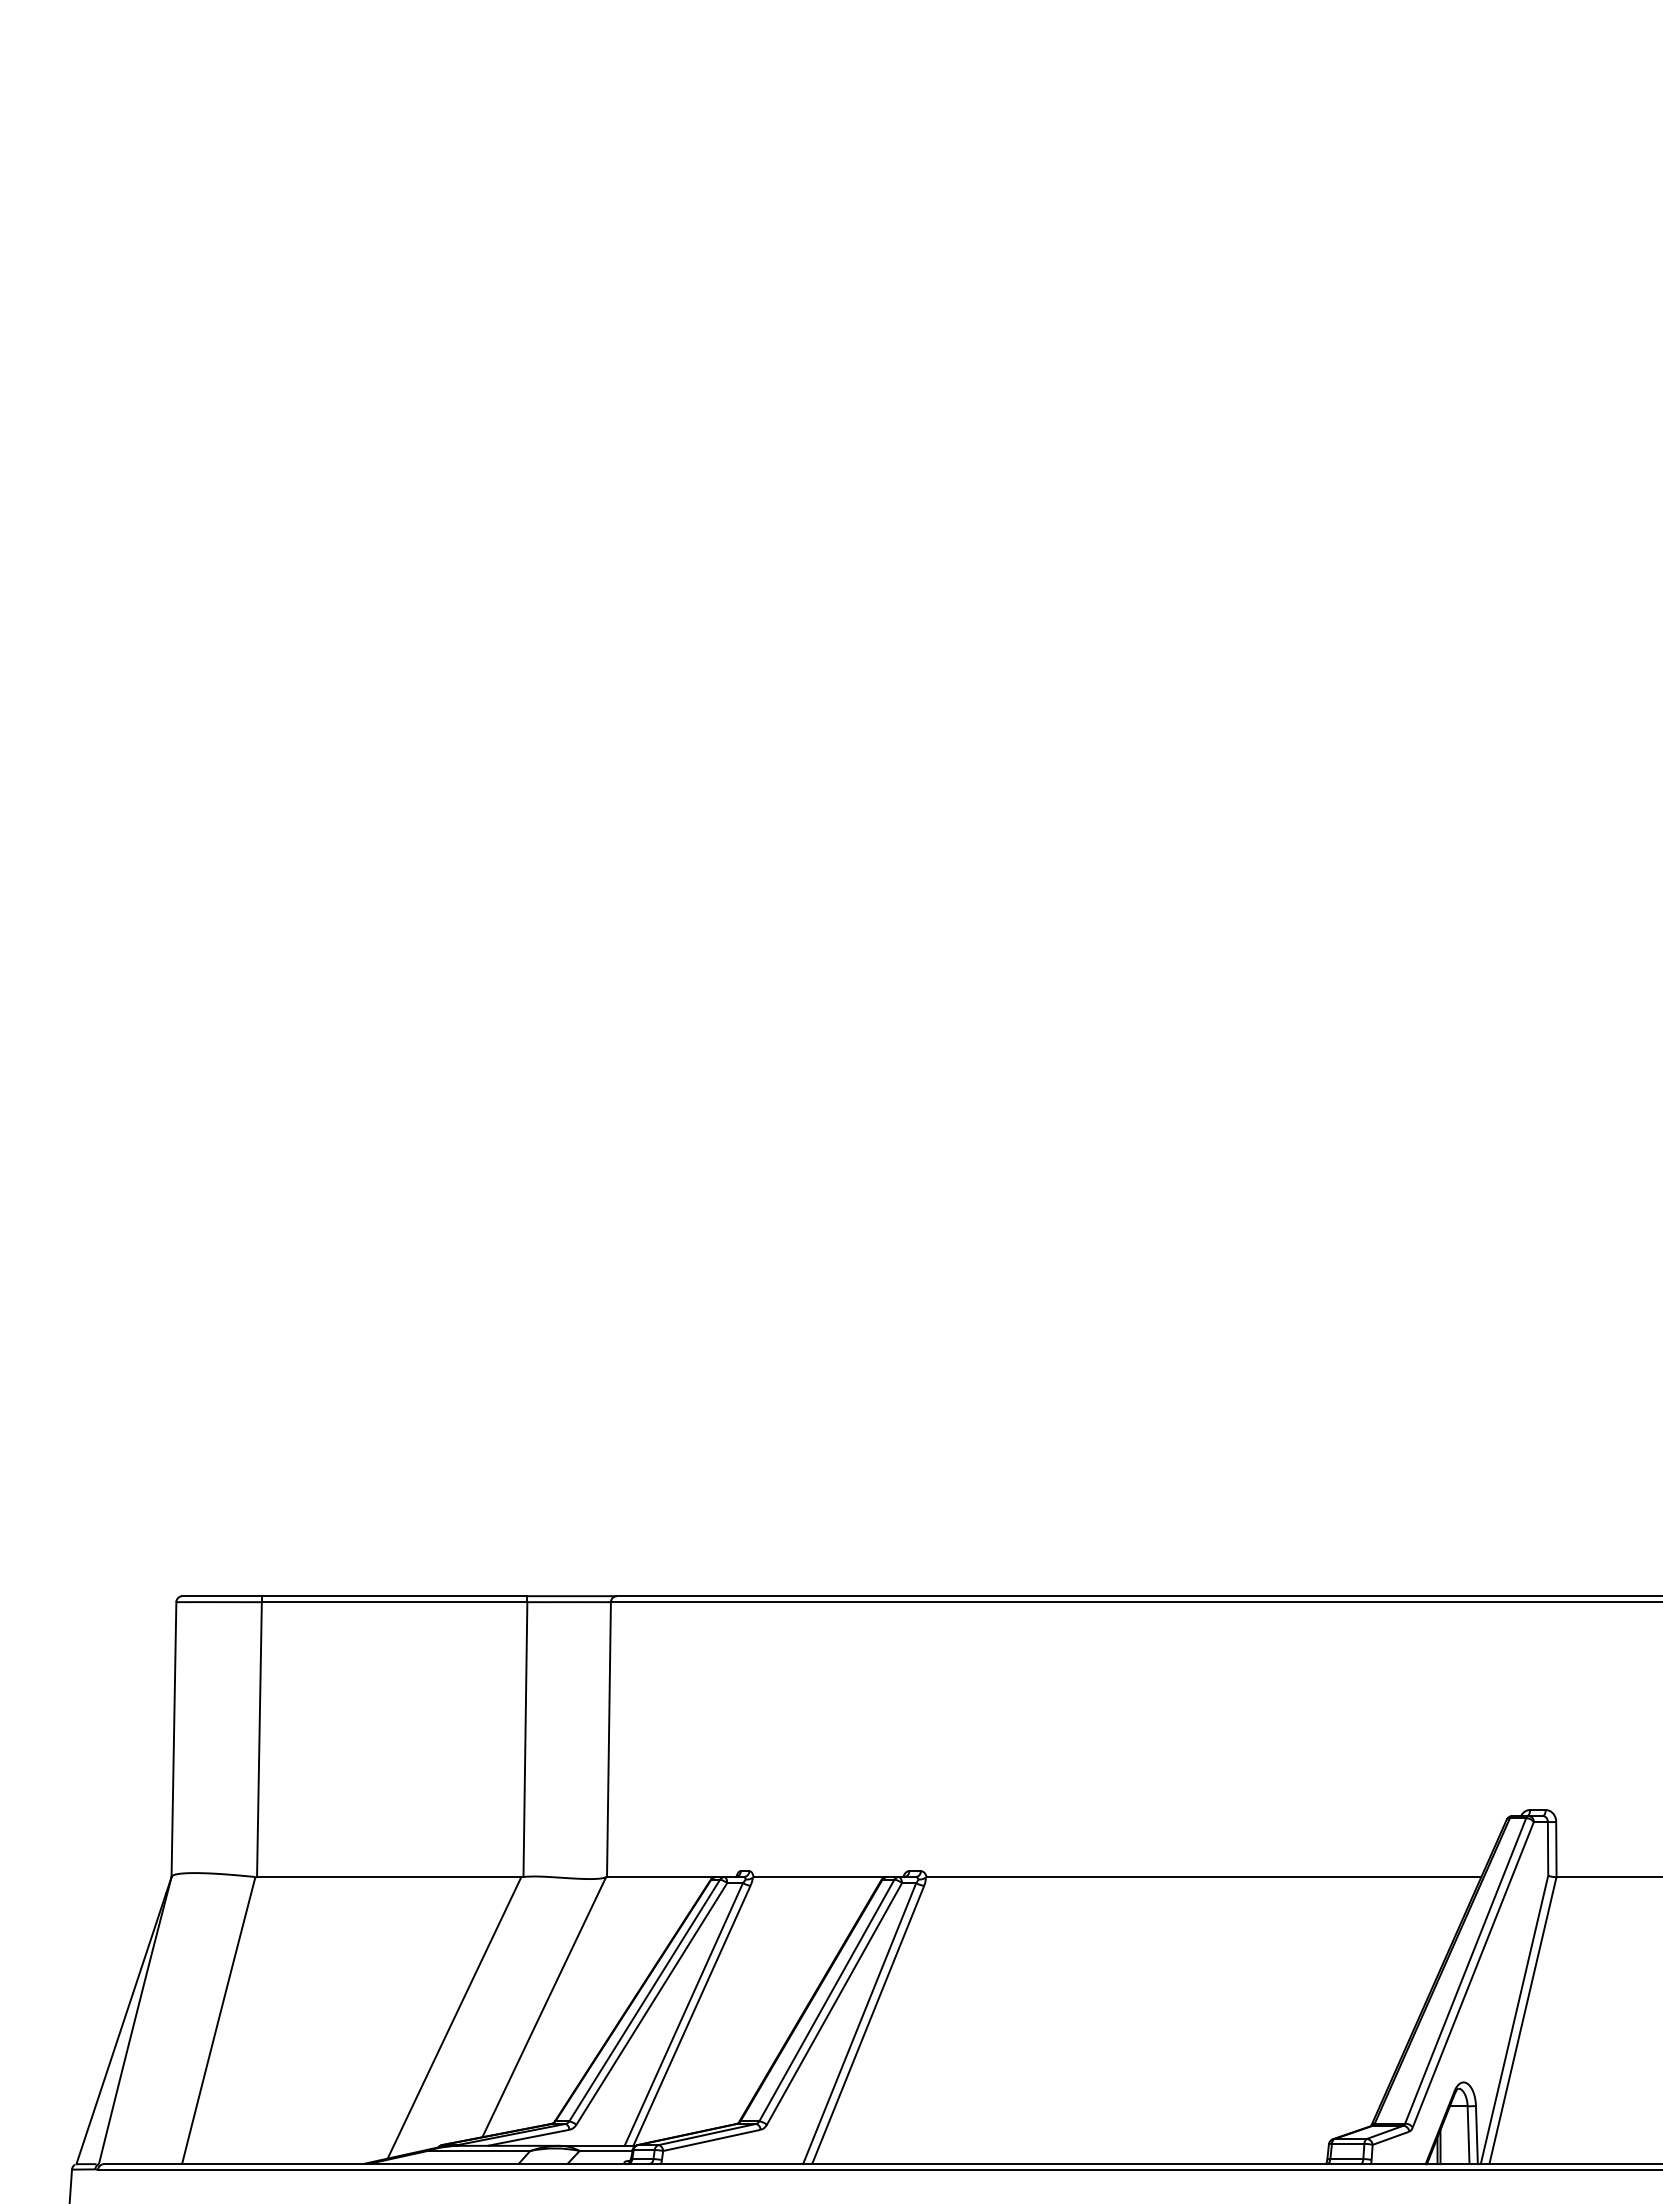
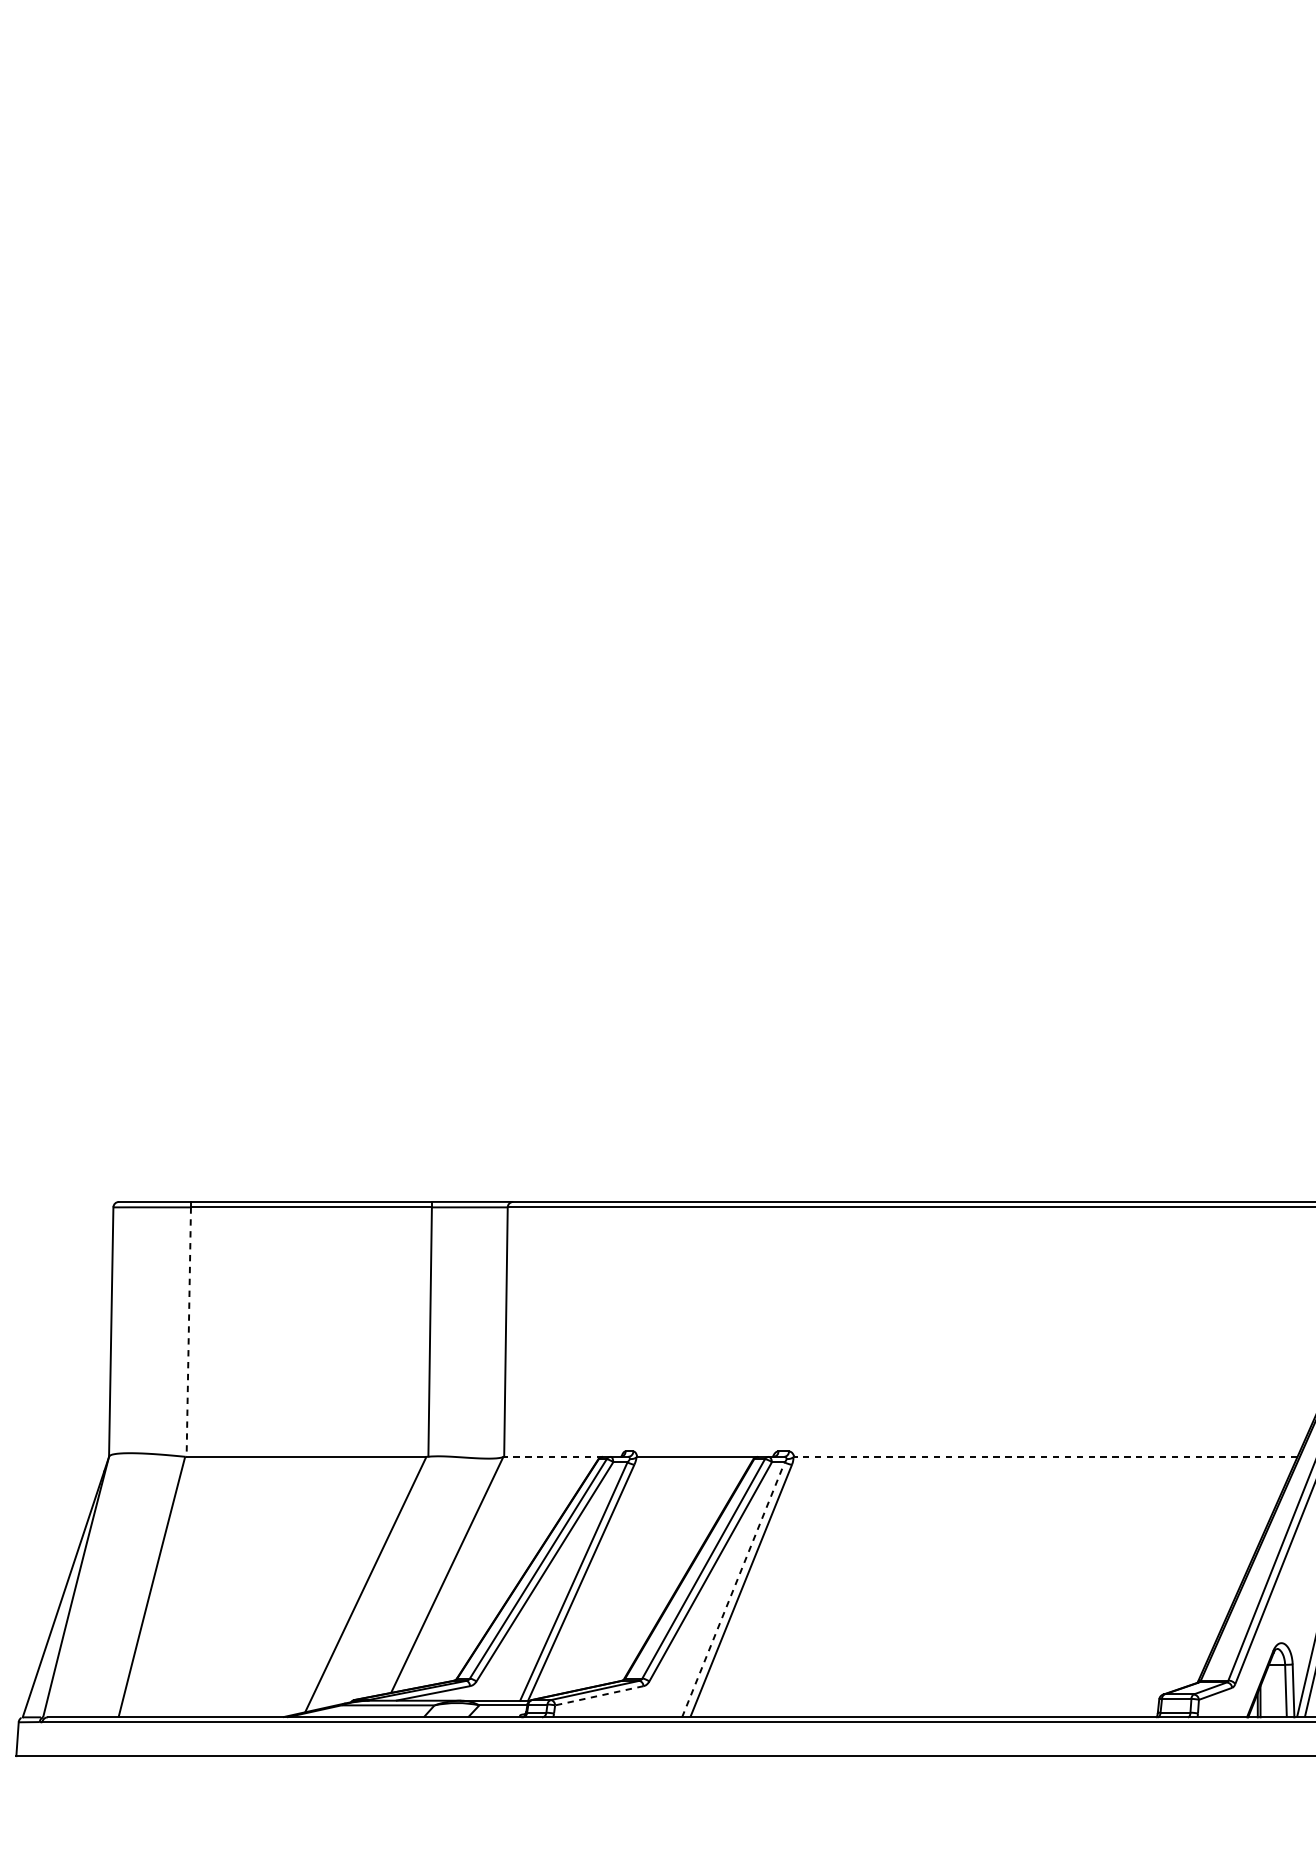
line: (259, 1740) -> (188, 1332), solid -> dashed
line: (660, 1877) -> (552, 1457), solid -> dashed
line: (1203, 1877) -> (1045, 1457), solid -> dashed
line: (859, 2023) -> (733, 1589), solid -> dashed
line: (711, 2140) -> (599, 1695), solid -> dashed

